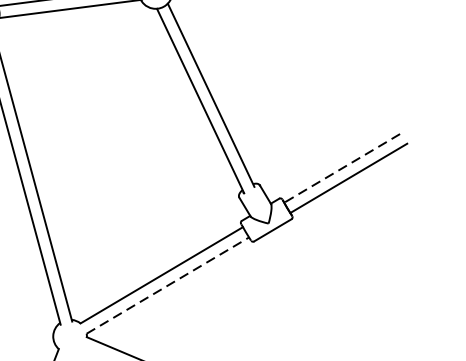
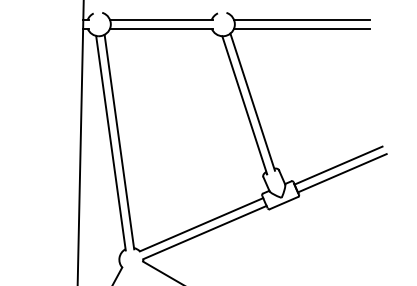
line: (342, 168) -> (338, 165), dashed -> solid
line: (168, 285) -> (205, 232), dashed -> solid

